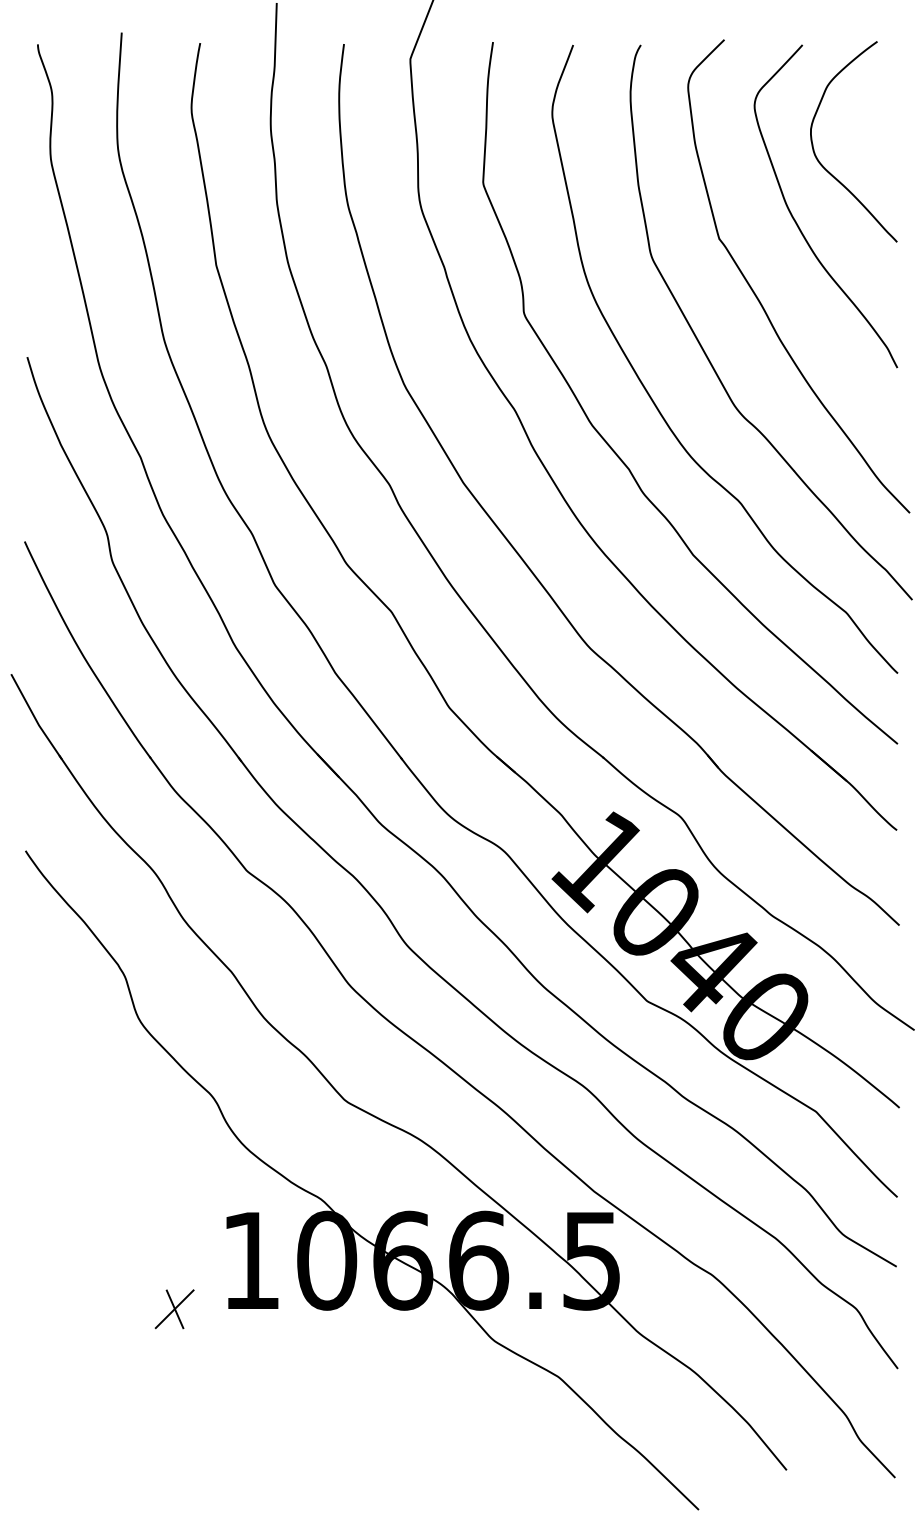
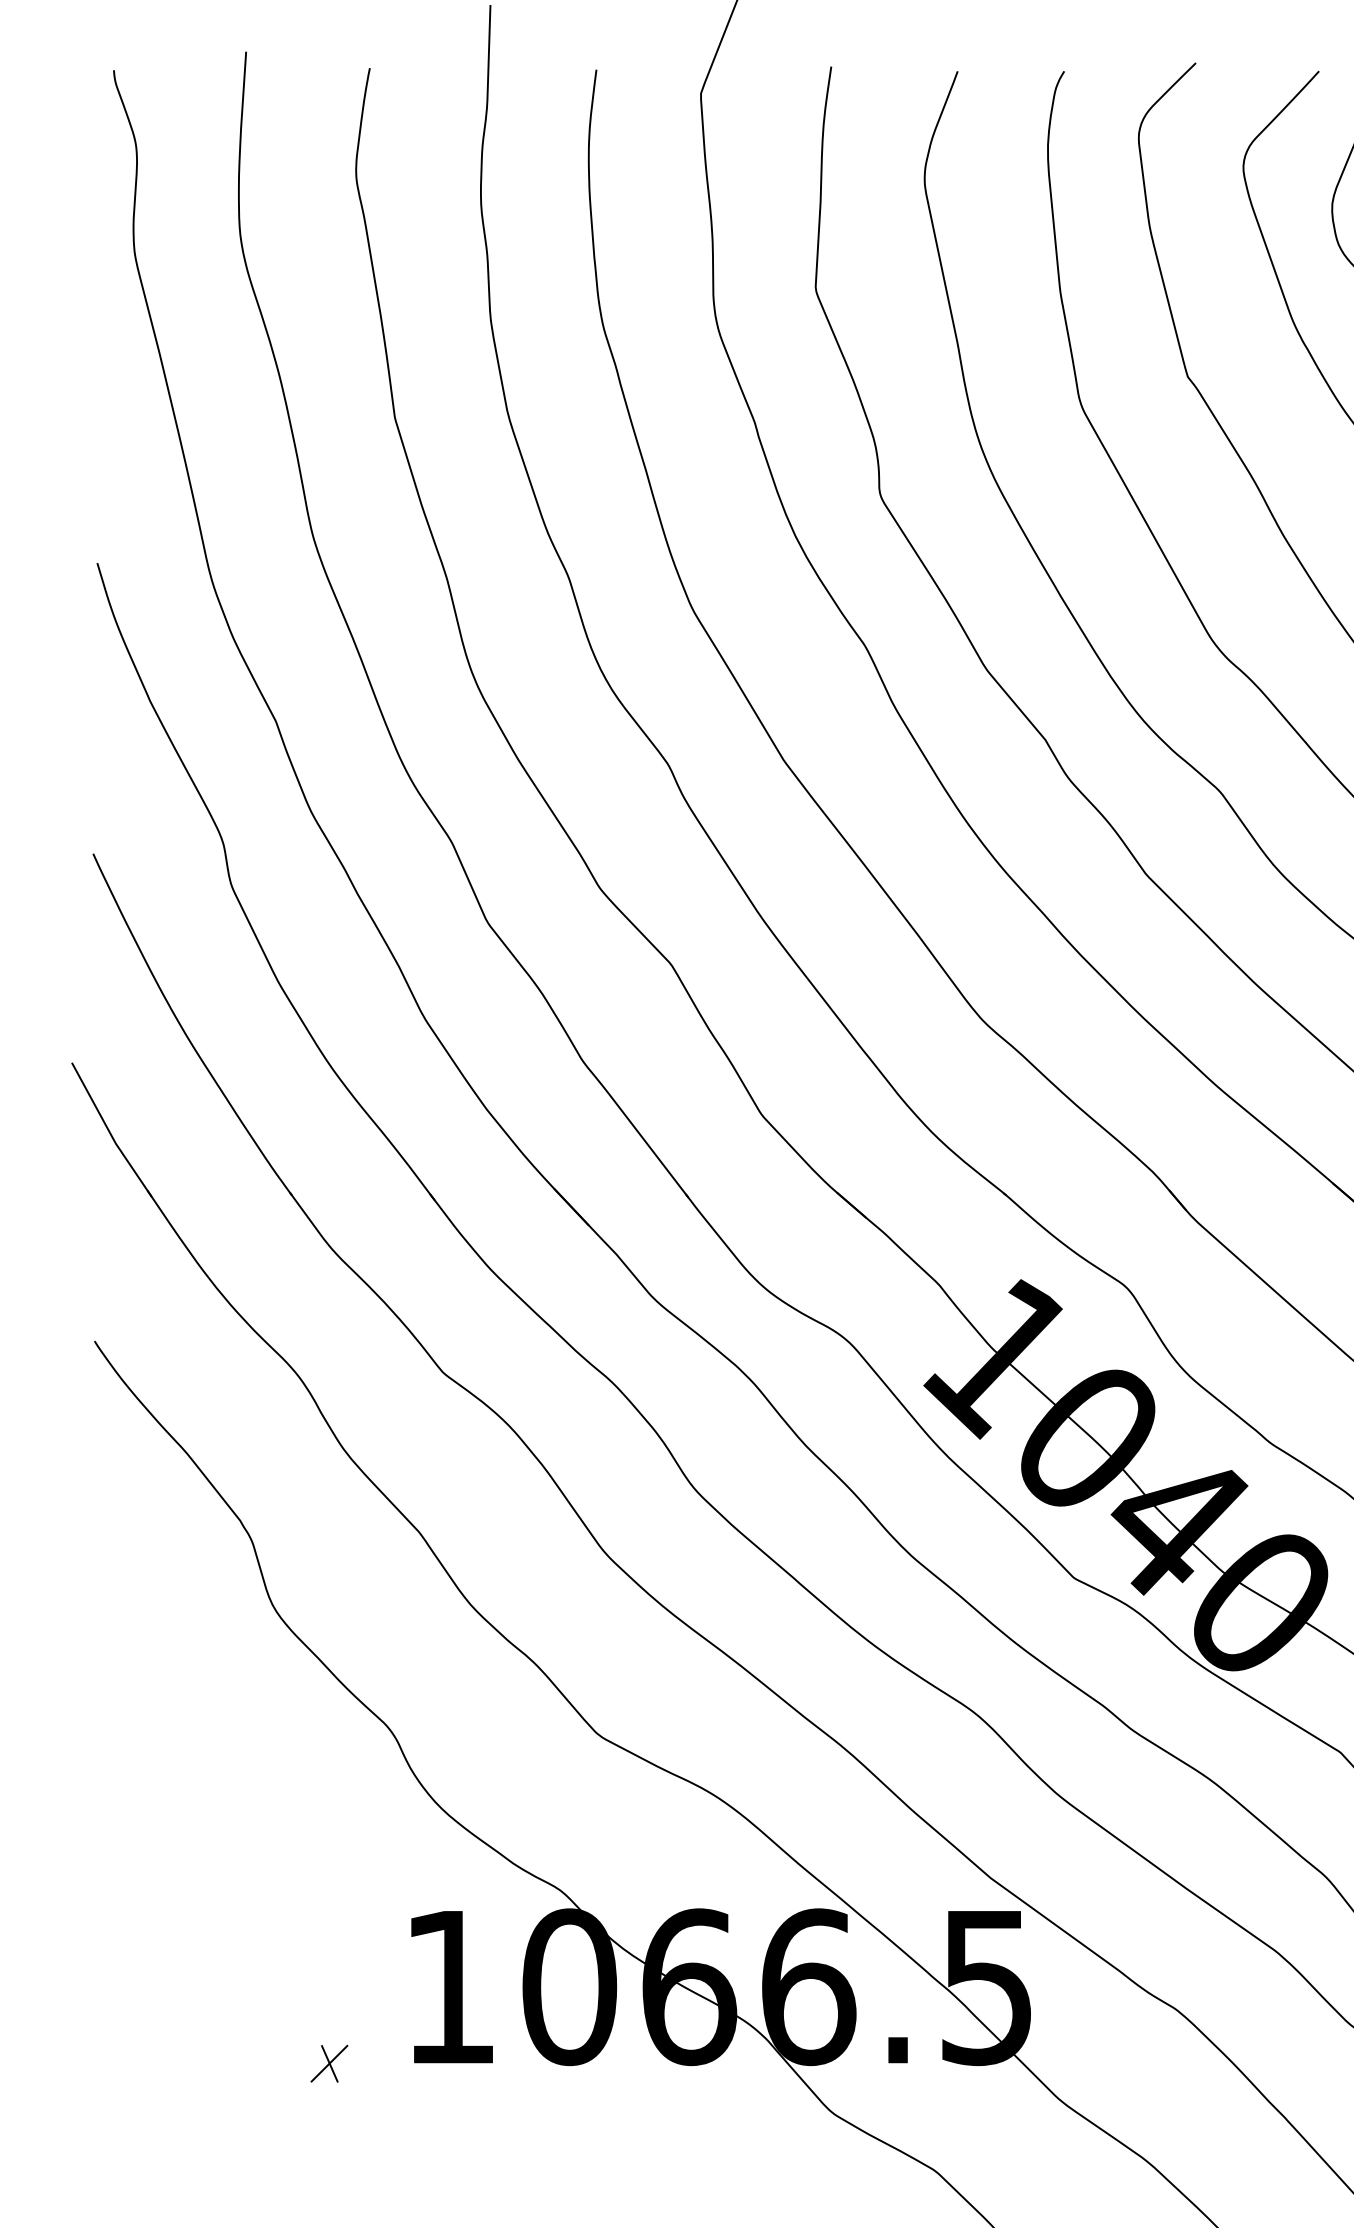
part: (174, 1309) -> (329, 2063), size x0.6

